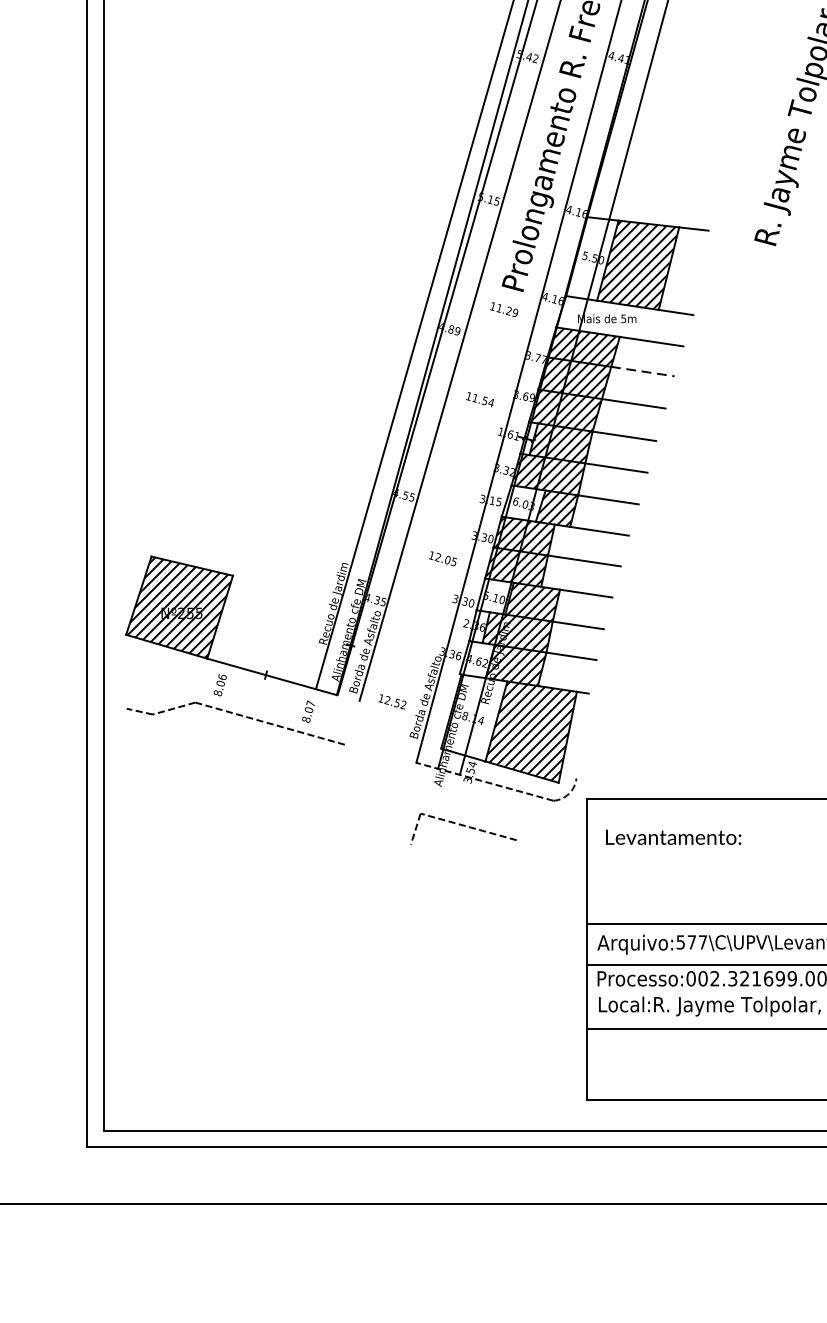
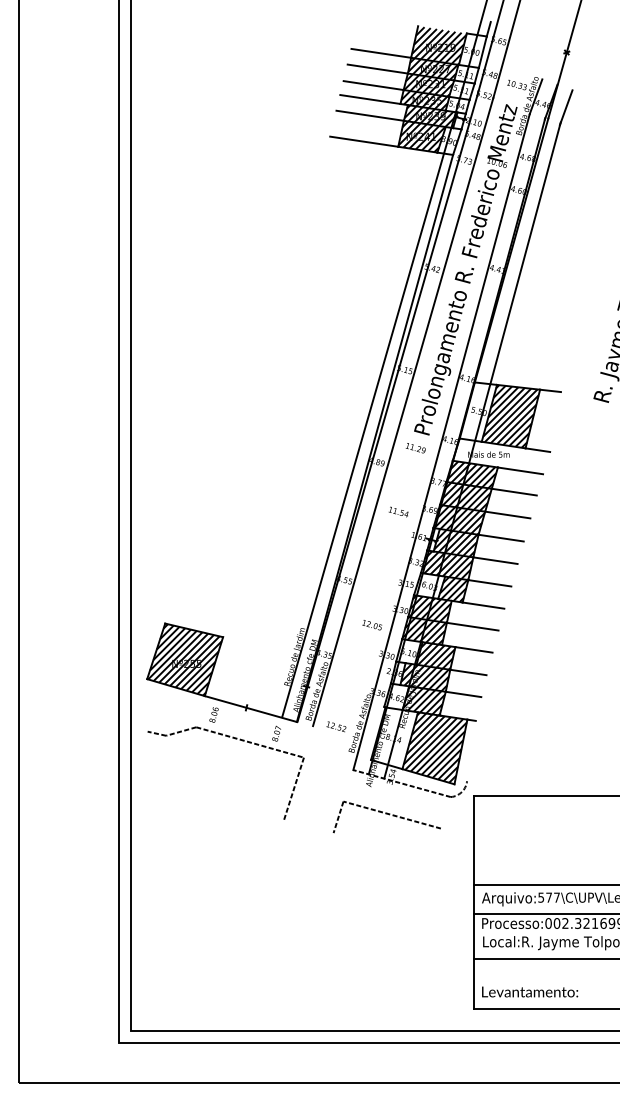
line: (643, 372) -> (514, 492), dashed -> solid
line: (332, 790) -> (293, 789), added
part: (463, 828) -> (386, 816), size x1.43
text: (674, 836) -> (530, 991), moved

